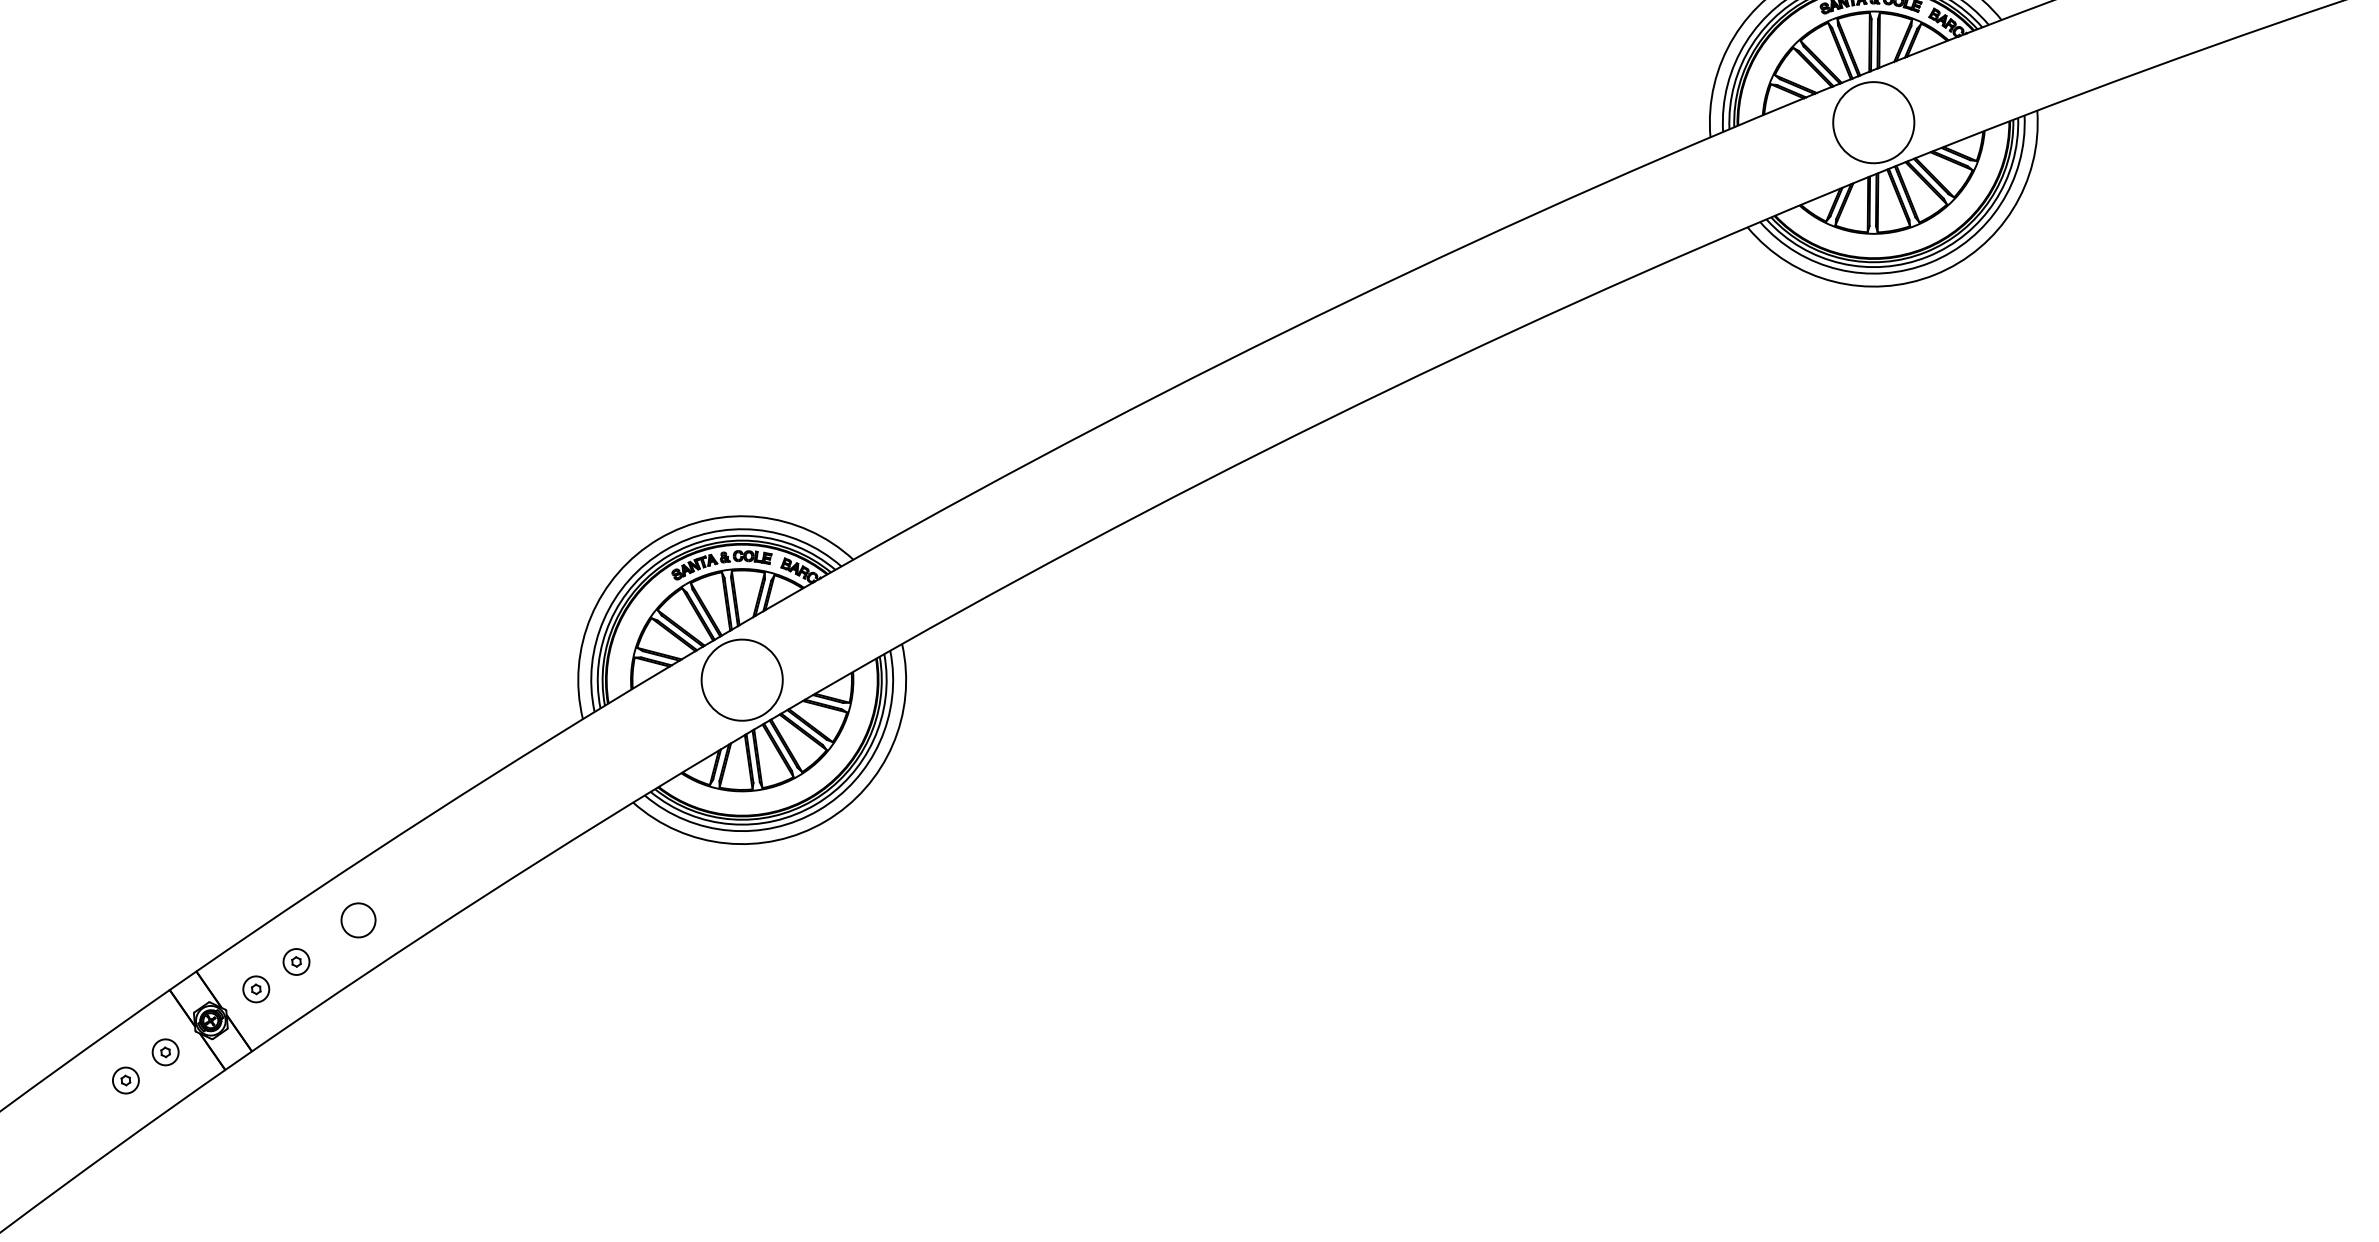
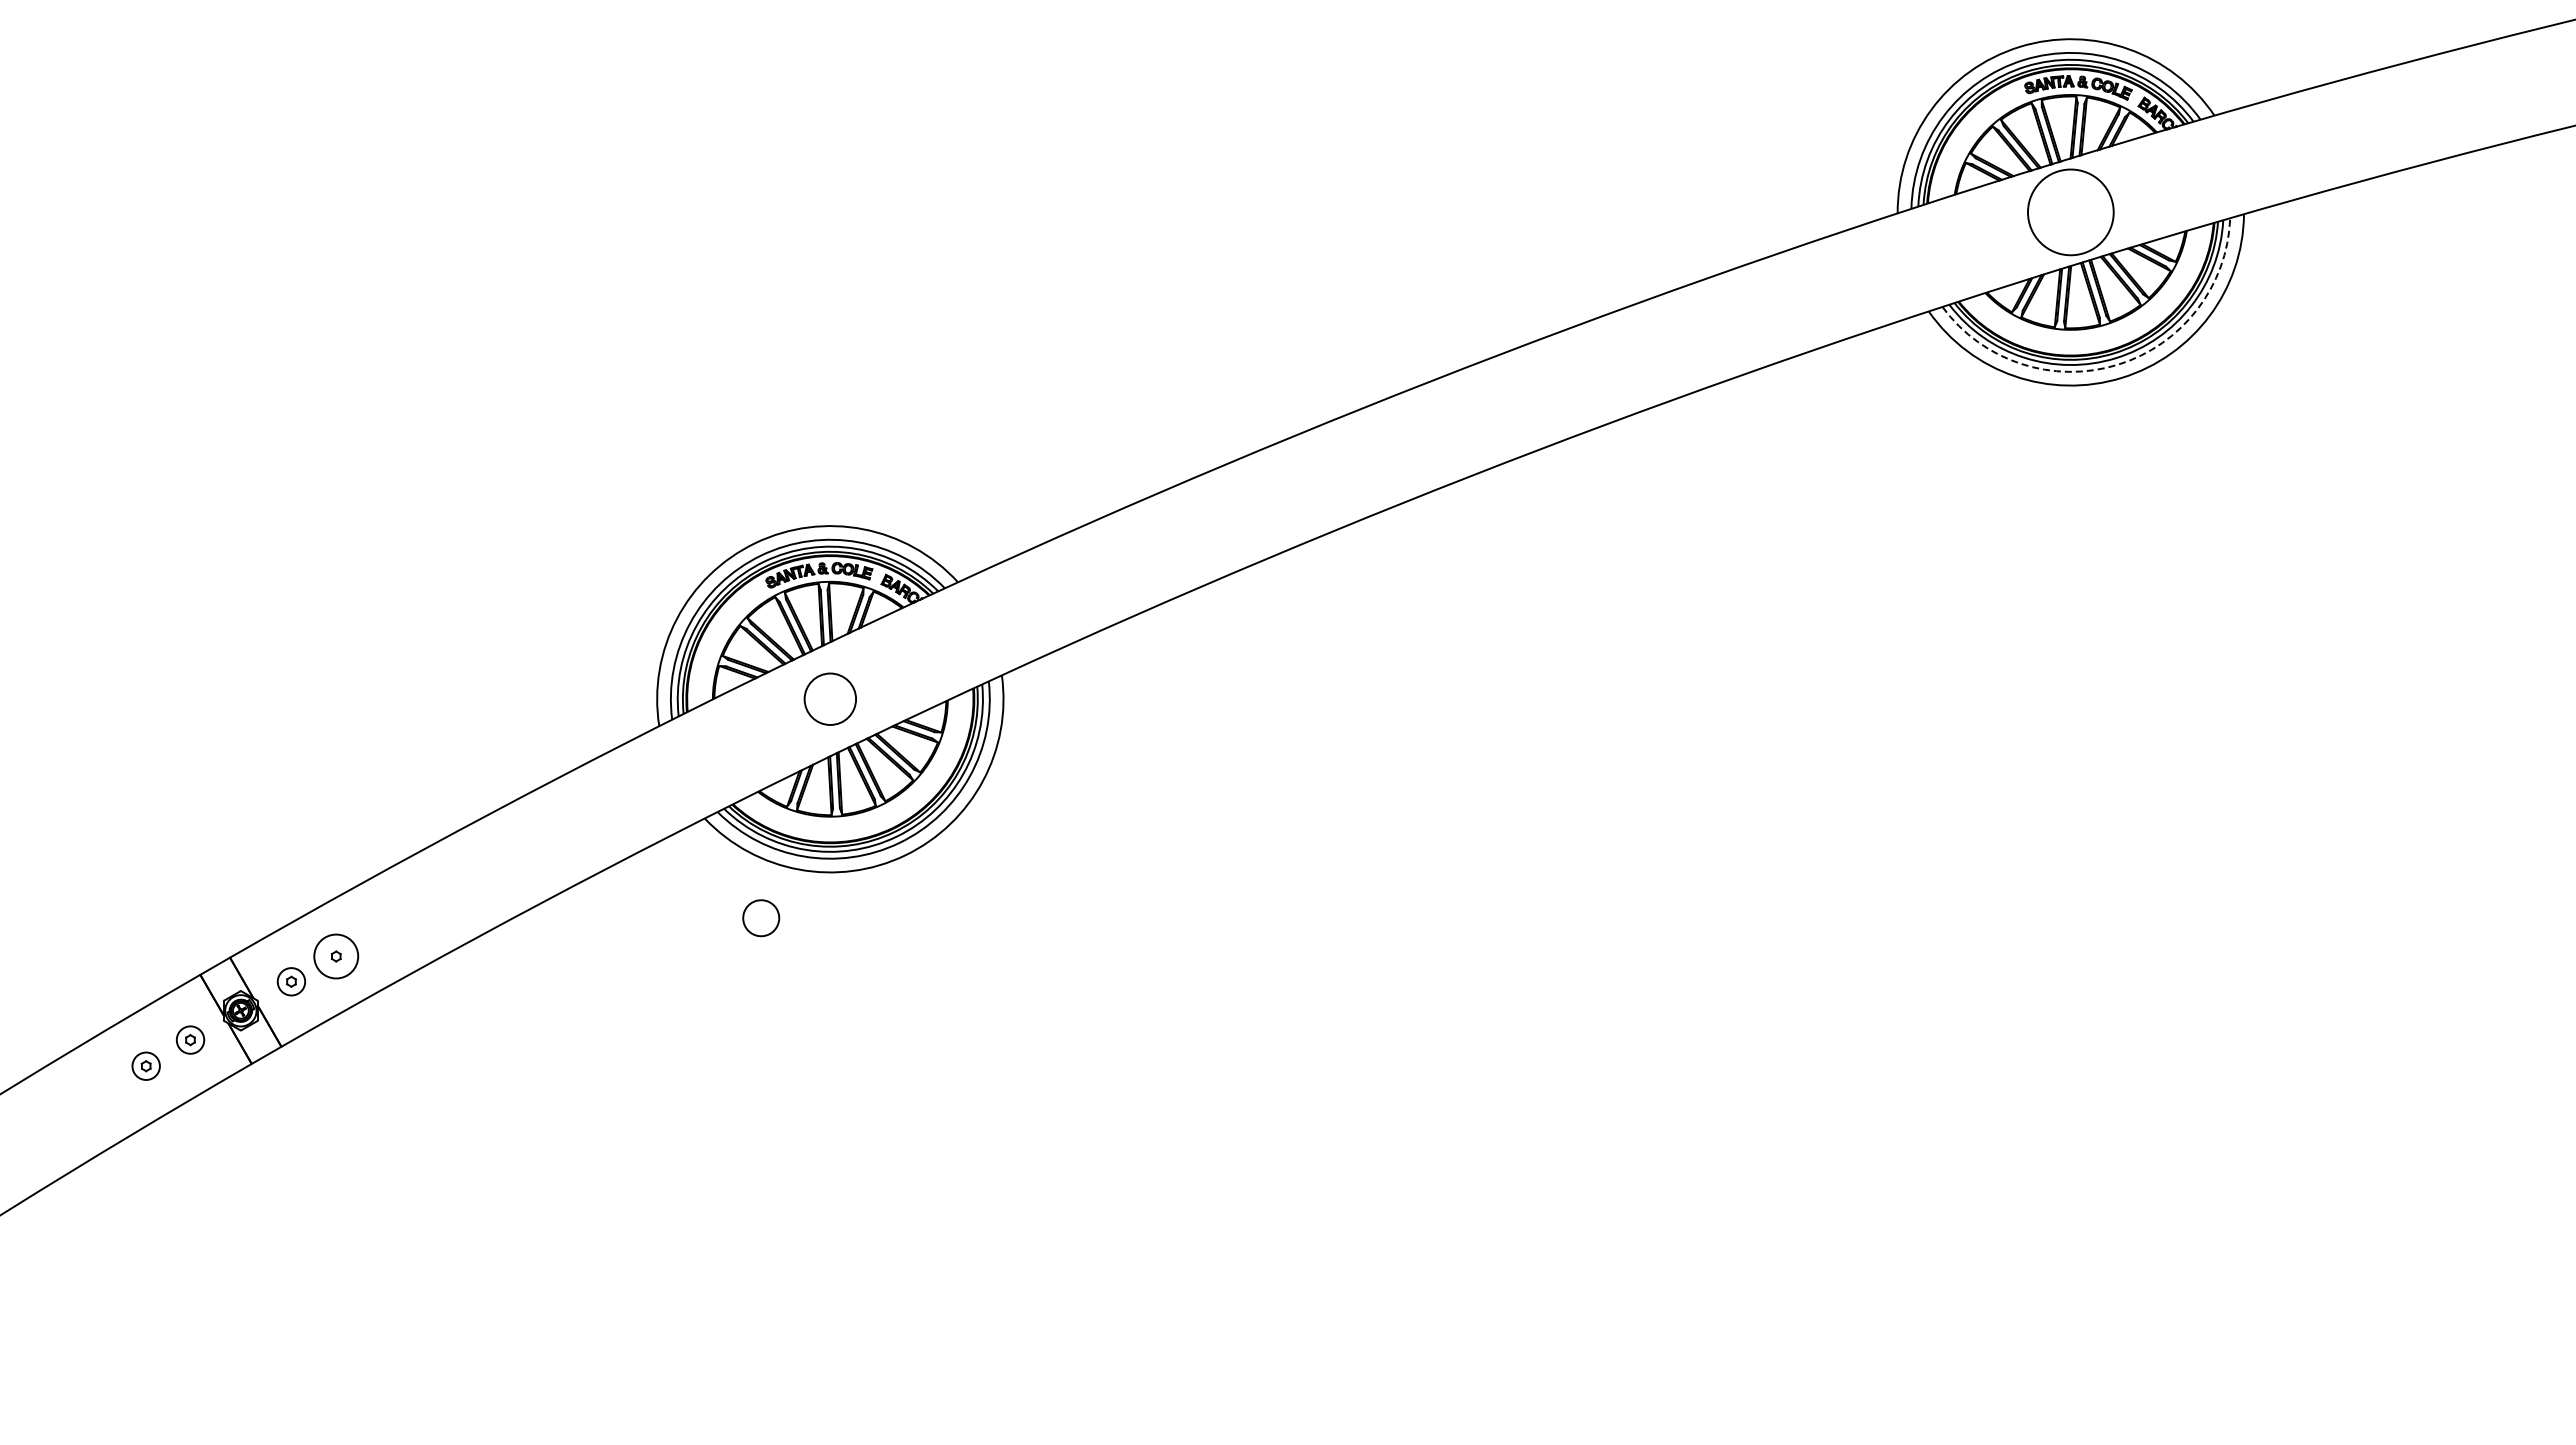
arc: (1929, 262) -> (2117, 364), solid -> dashed
circle: (742, 680) -> (830, 699), size x0.6
part: (358, 920) -> (761, 918), moved
circle: (295, 962) -> (335, 956), size x1.6

